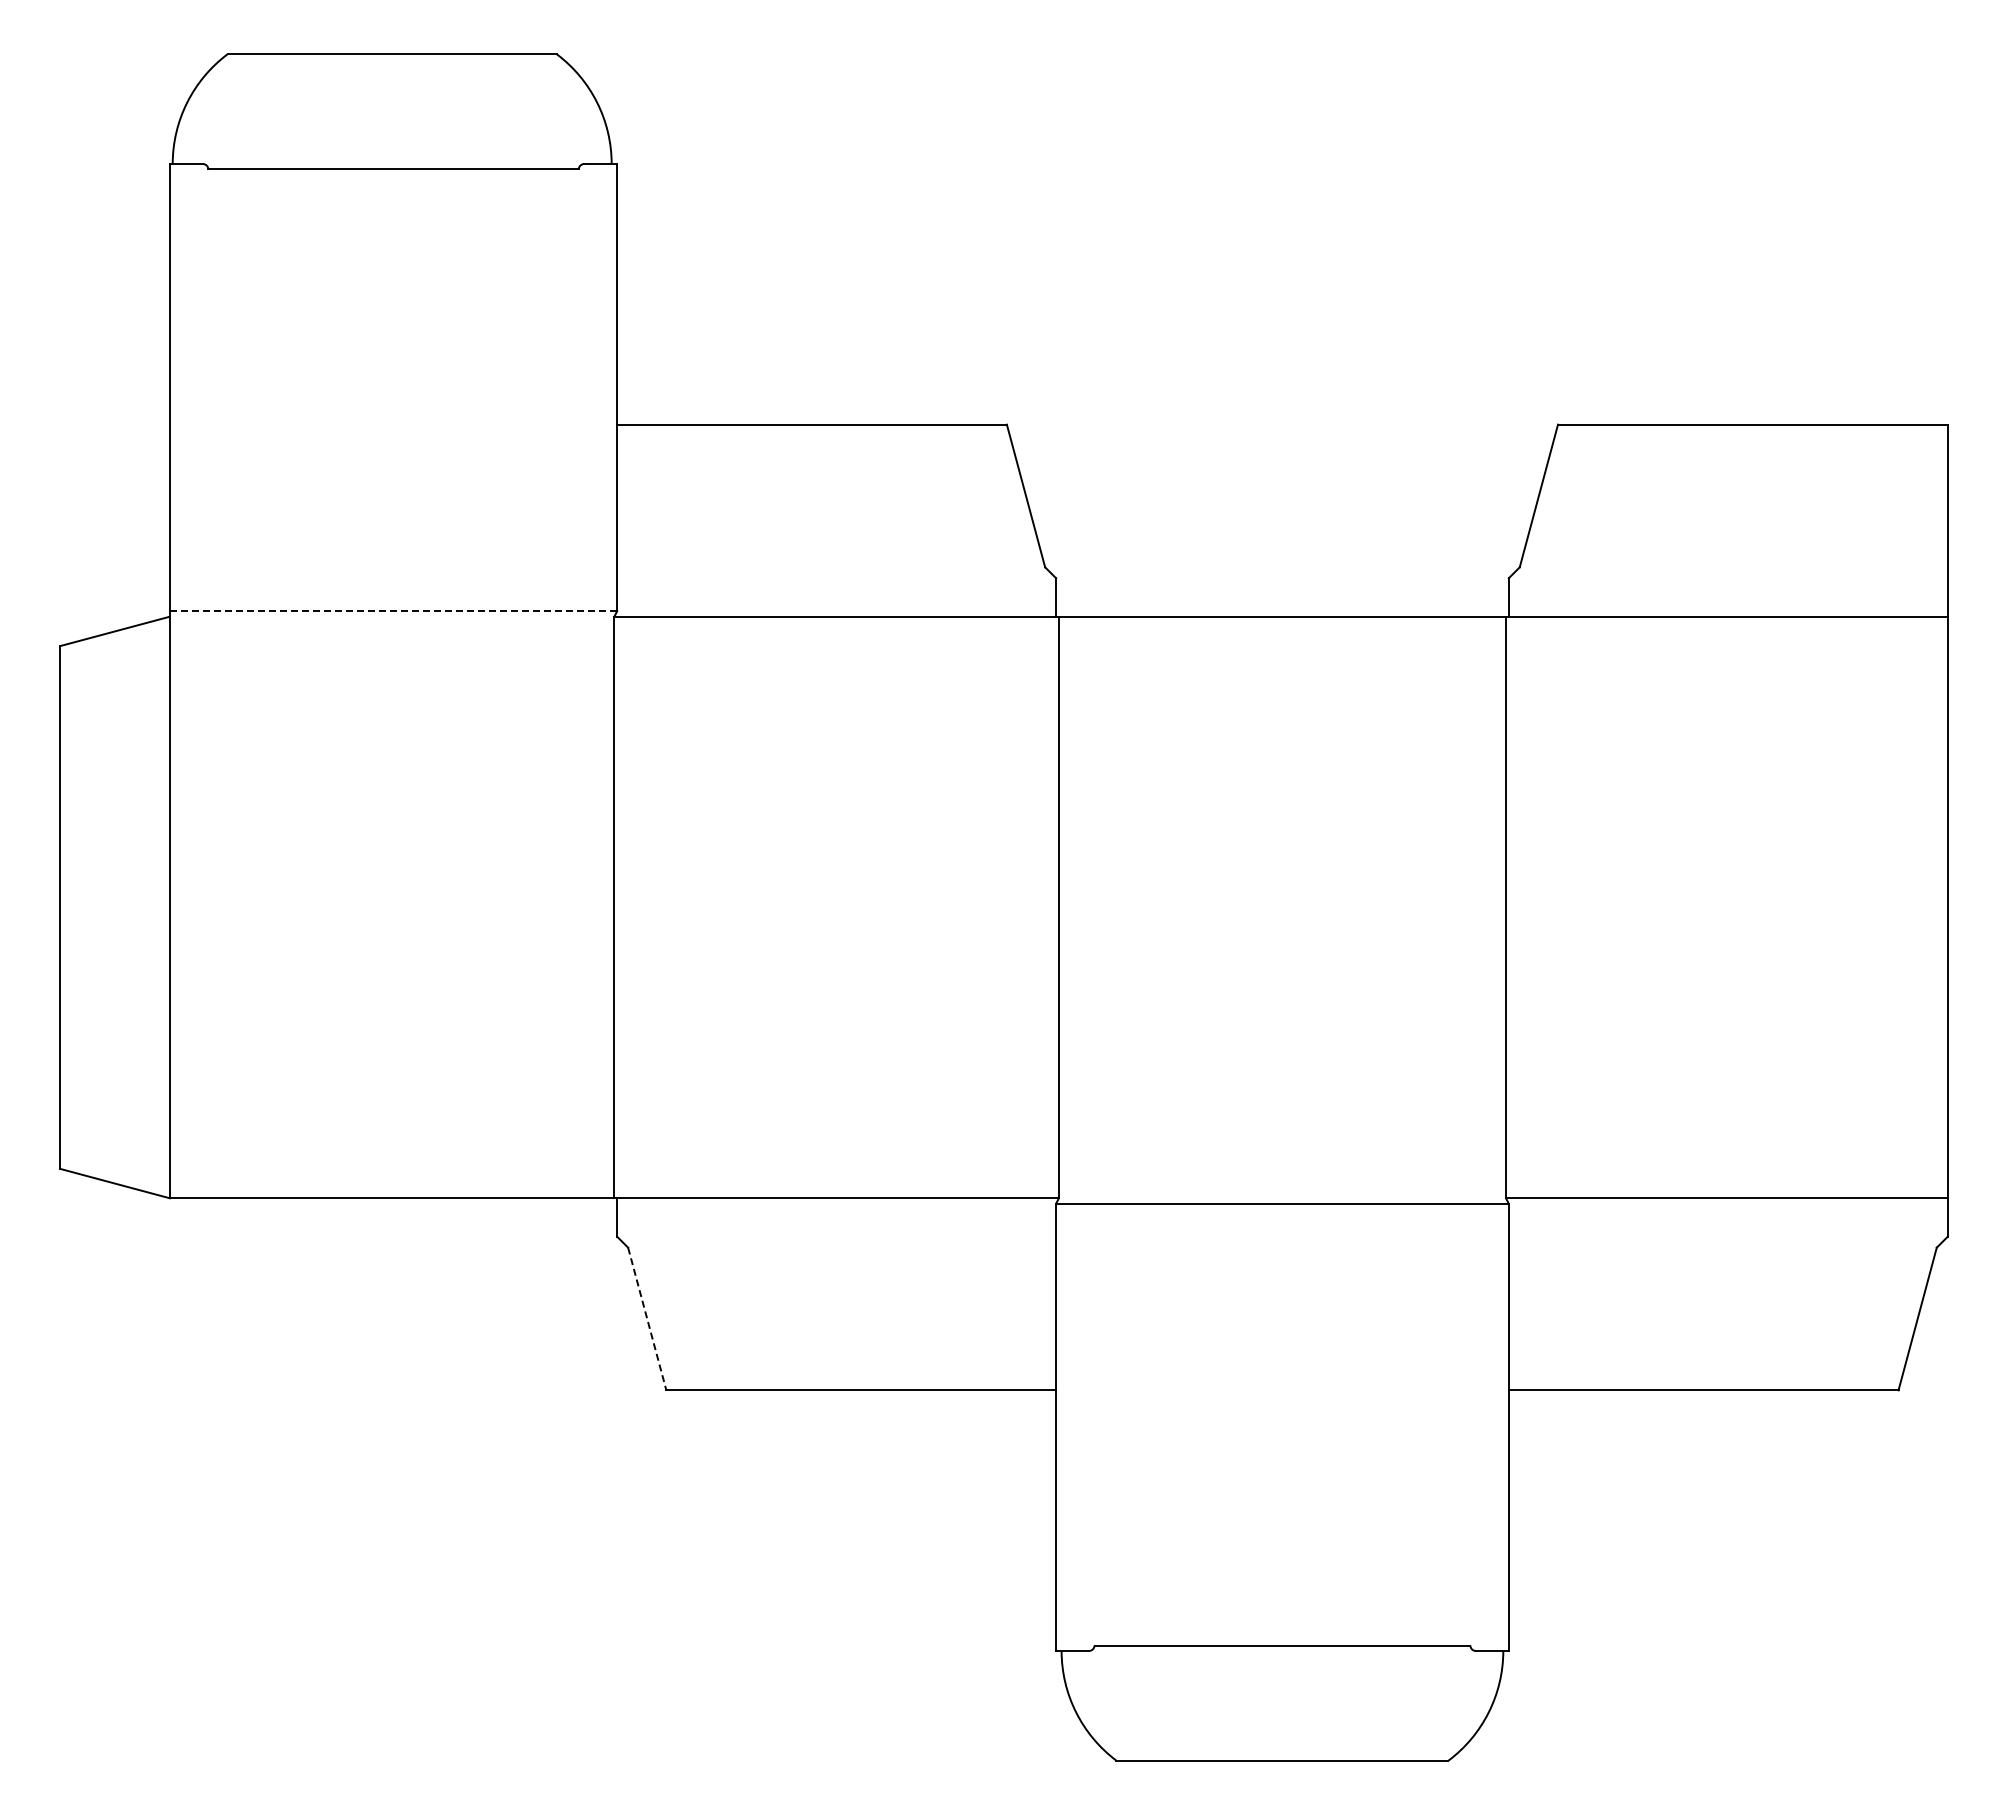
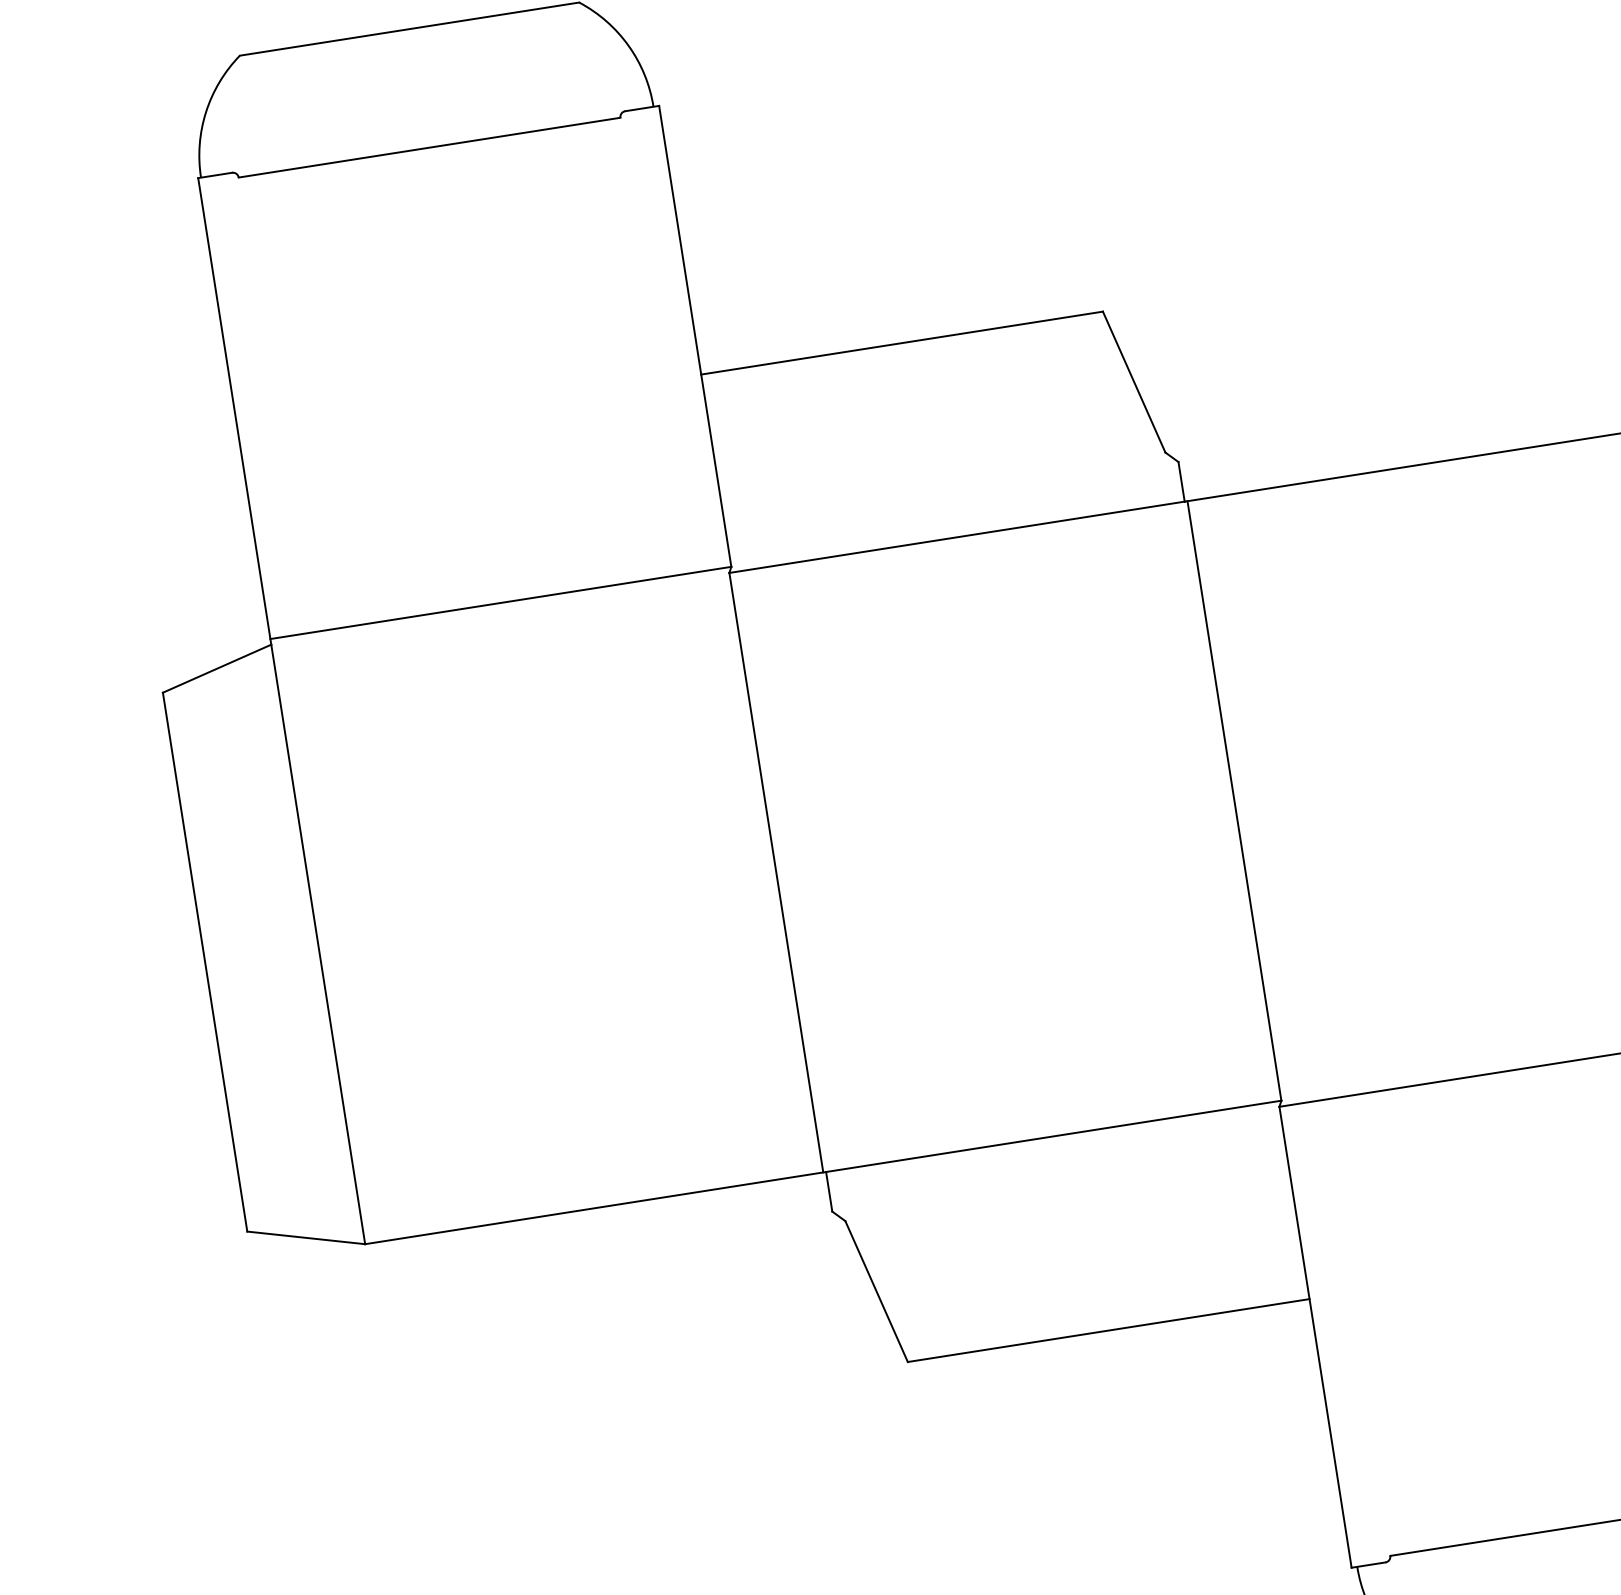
line: (393, 611) -> (500, 603), dashed -> solid
line: (647, 1319) -> (876, 1292), dashed -> solid

